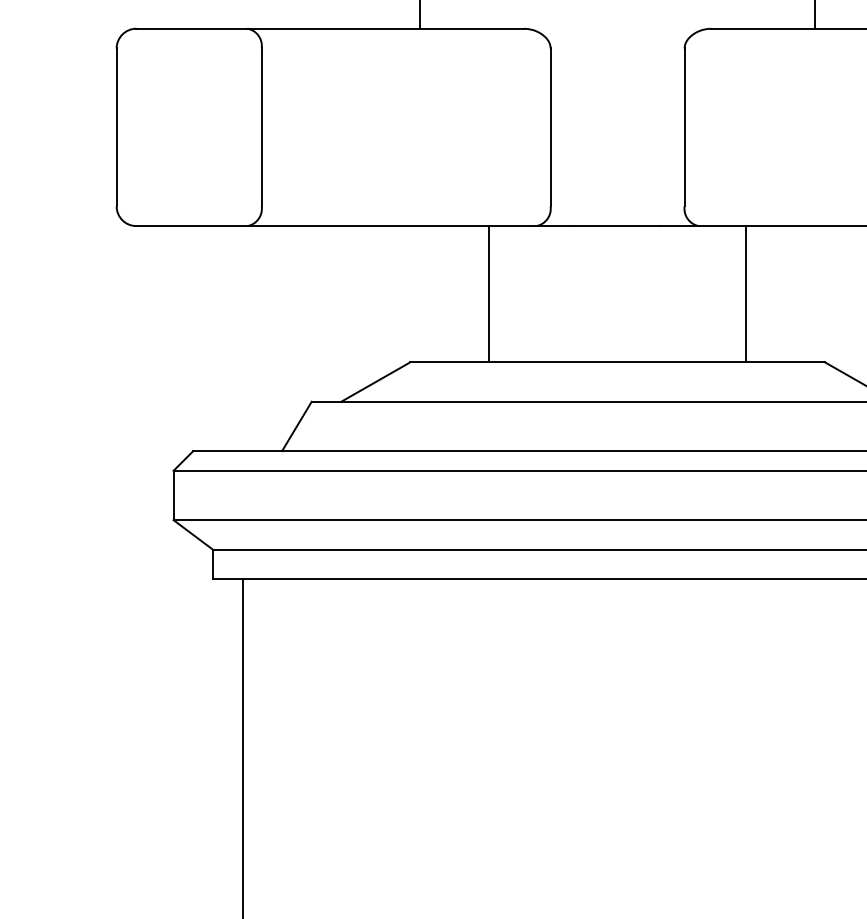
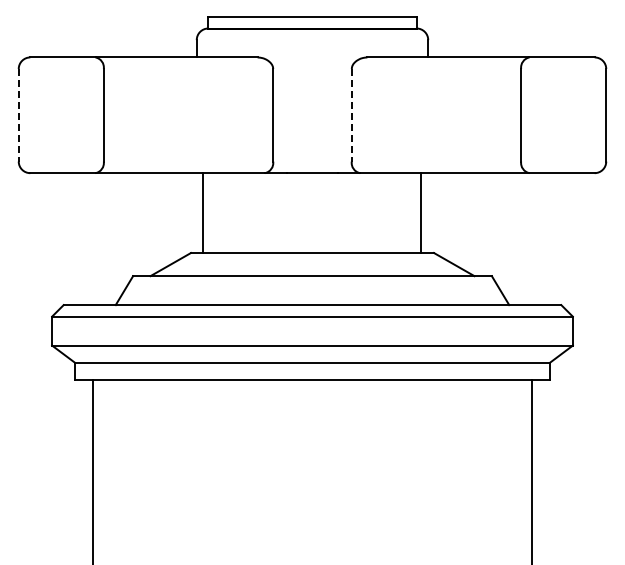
line: (116, 127) -> (18, 115), solid -> dashed
line: (684, 127) -> (351, 115), solid -> dashed
line: (489, 294) -> (203, 213), moved
line: (745, 294) -> (420, 213), moved

